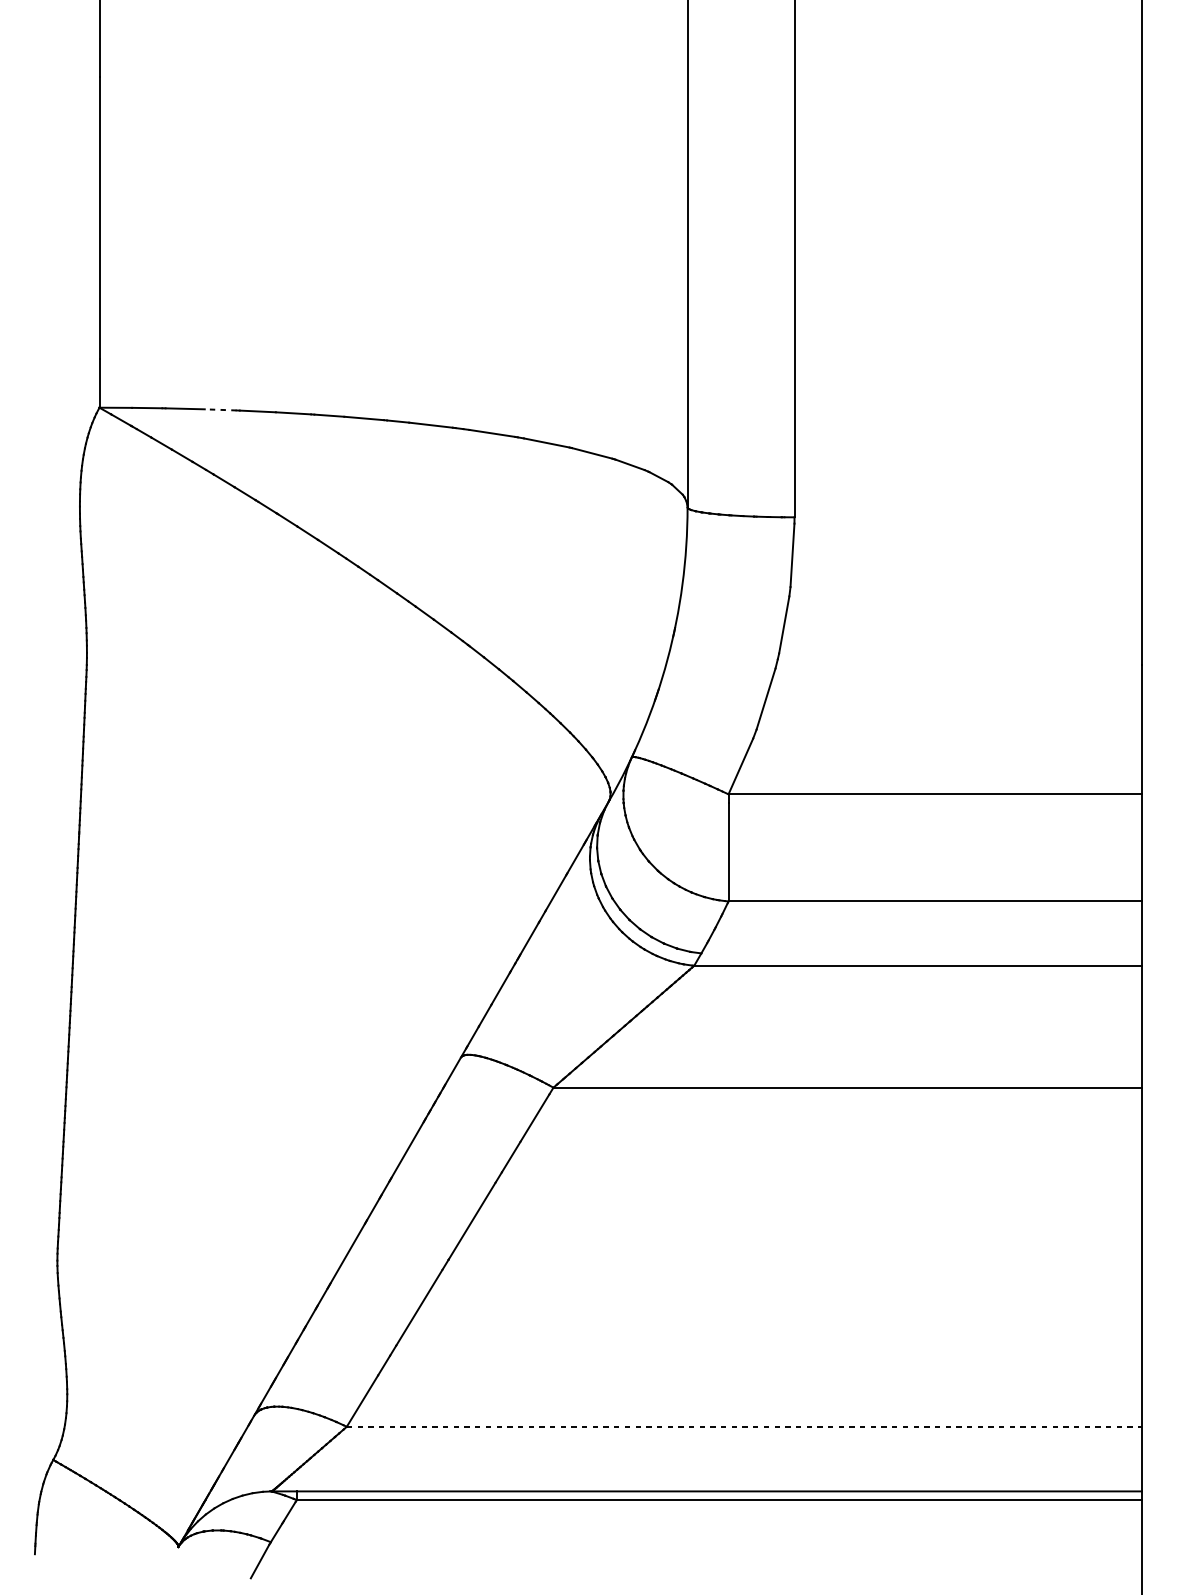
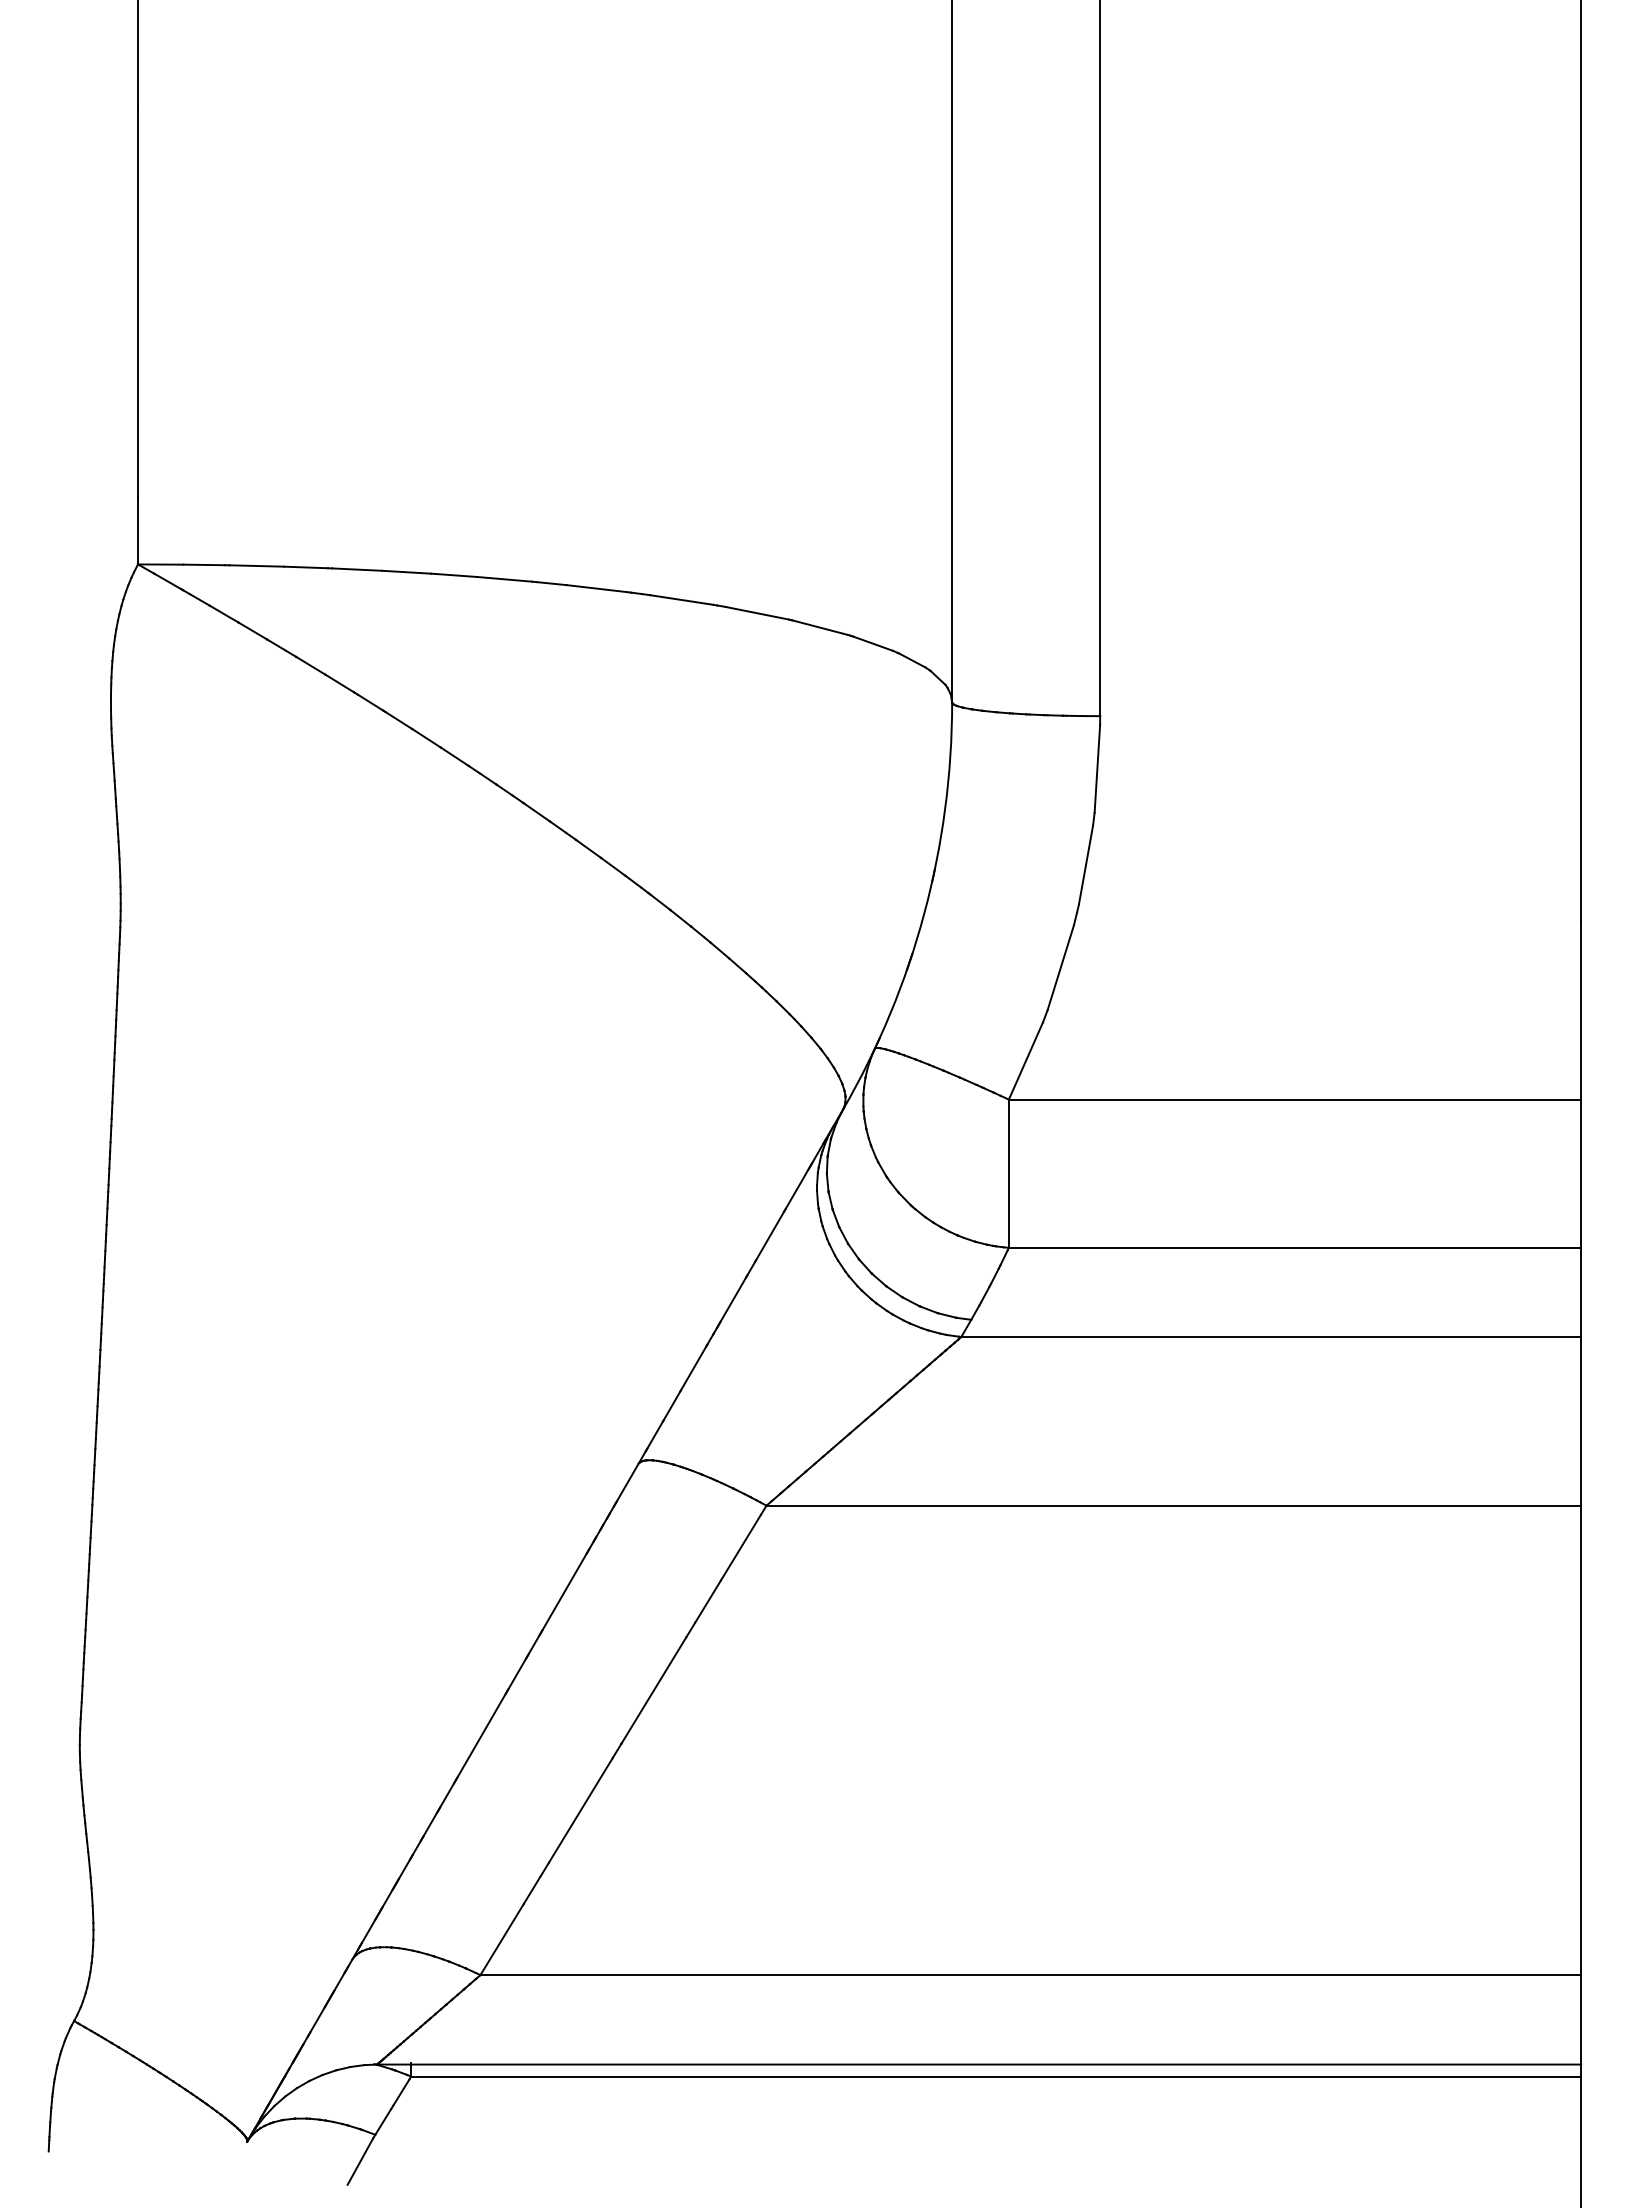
line: (220, 409) -> (305, 567), dashed -> solid
line: (744, 1427) -> (1031, 1975), dashed -> solid

